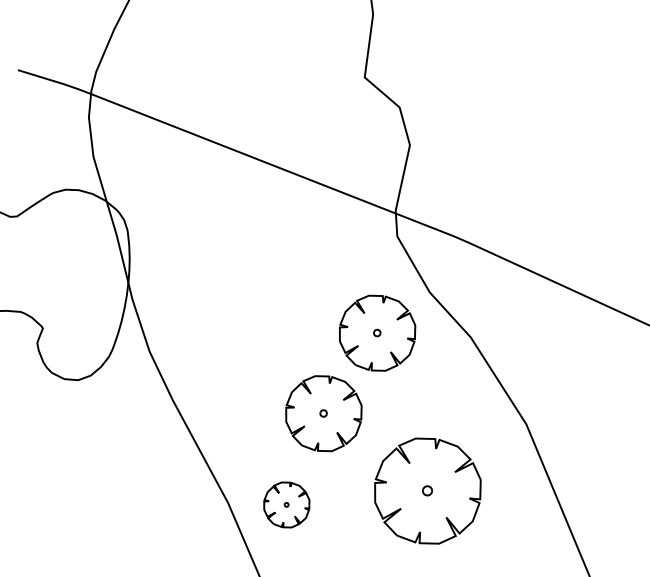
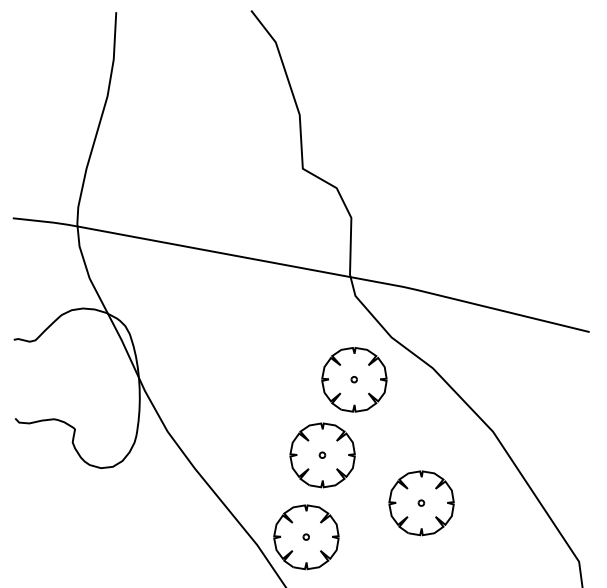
part: (427, 491) -> (421, 503), size x0.71
part: (286, 505) -> (306, 537), size x1.67

